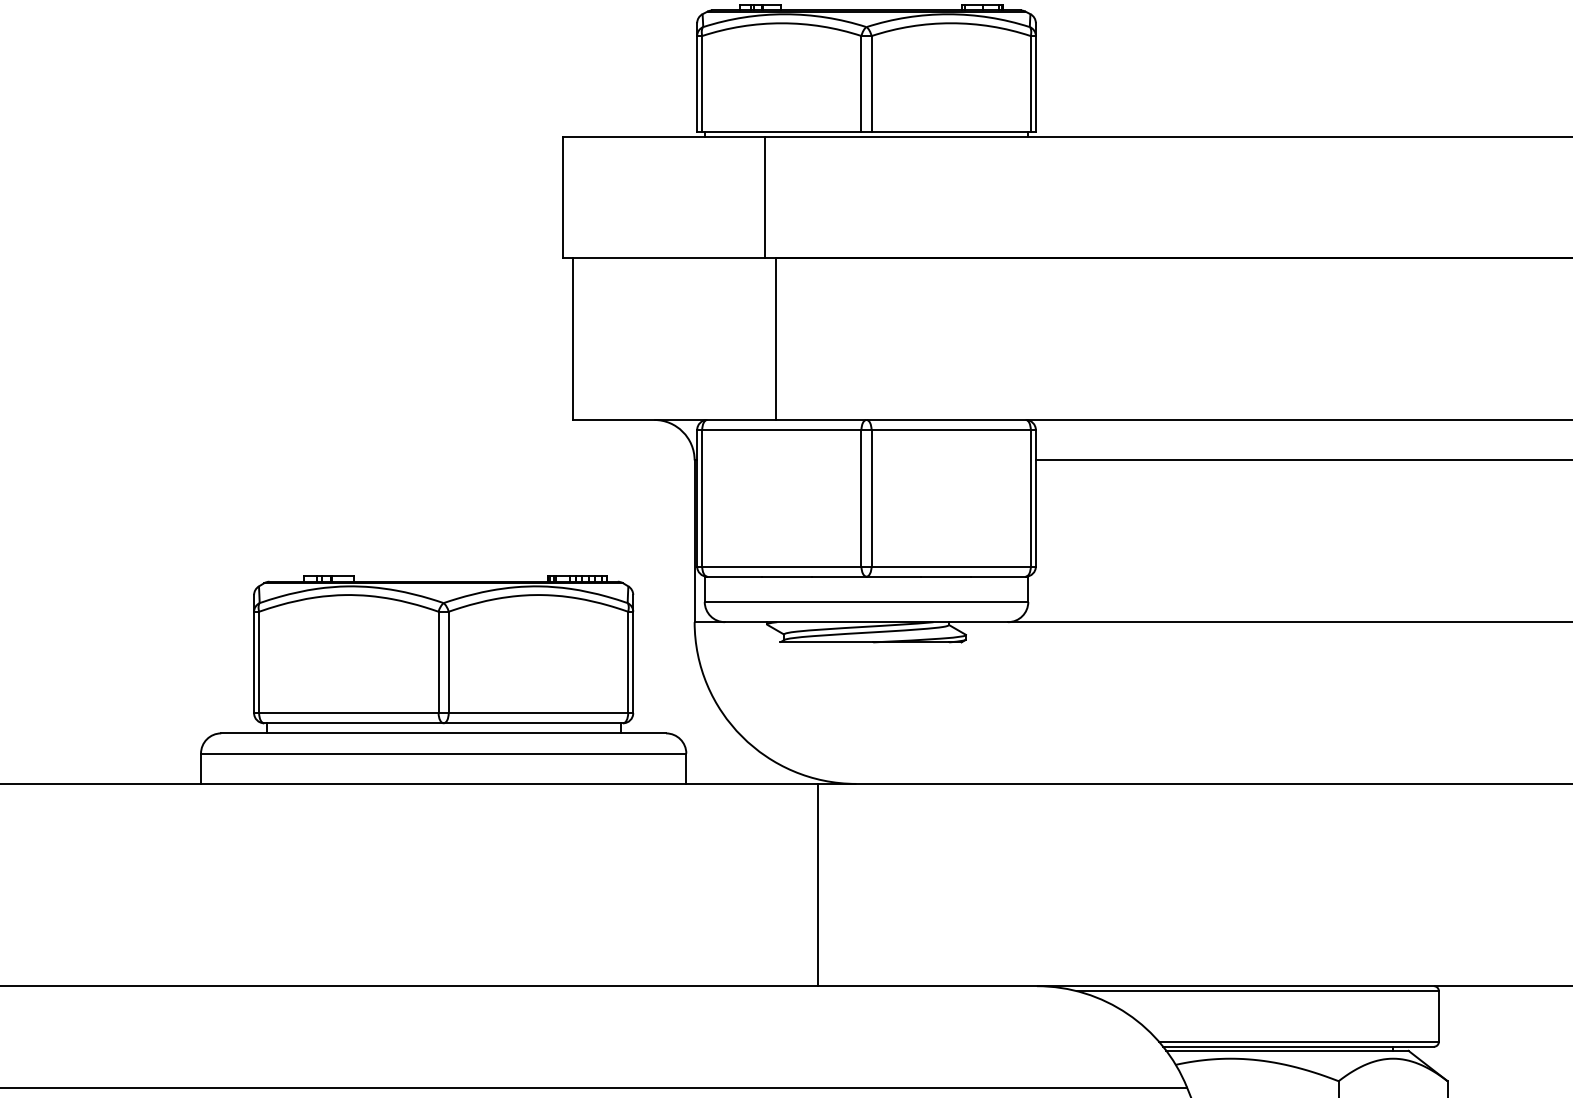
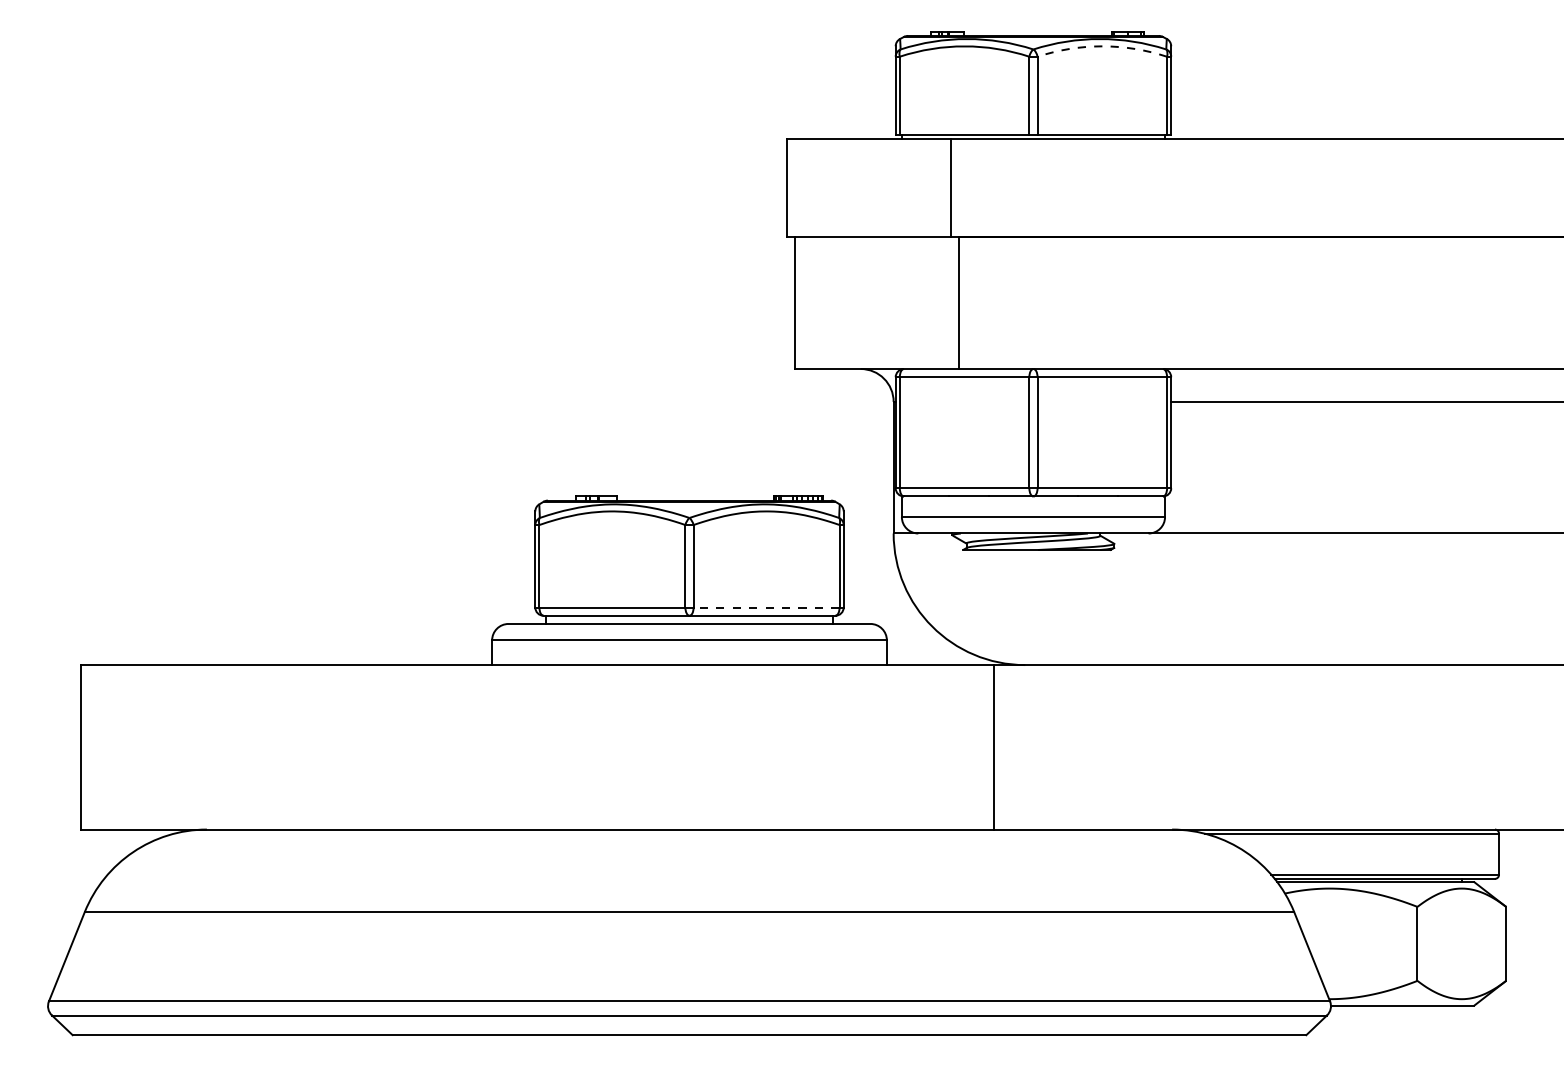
arc: (951, 23) -> (1102, 46), solid -> dashed
line: (538, 713) -> (766, 607), solid -> dashed

